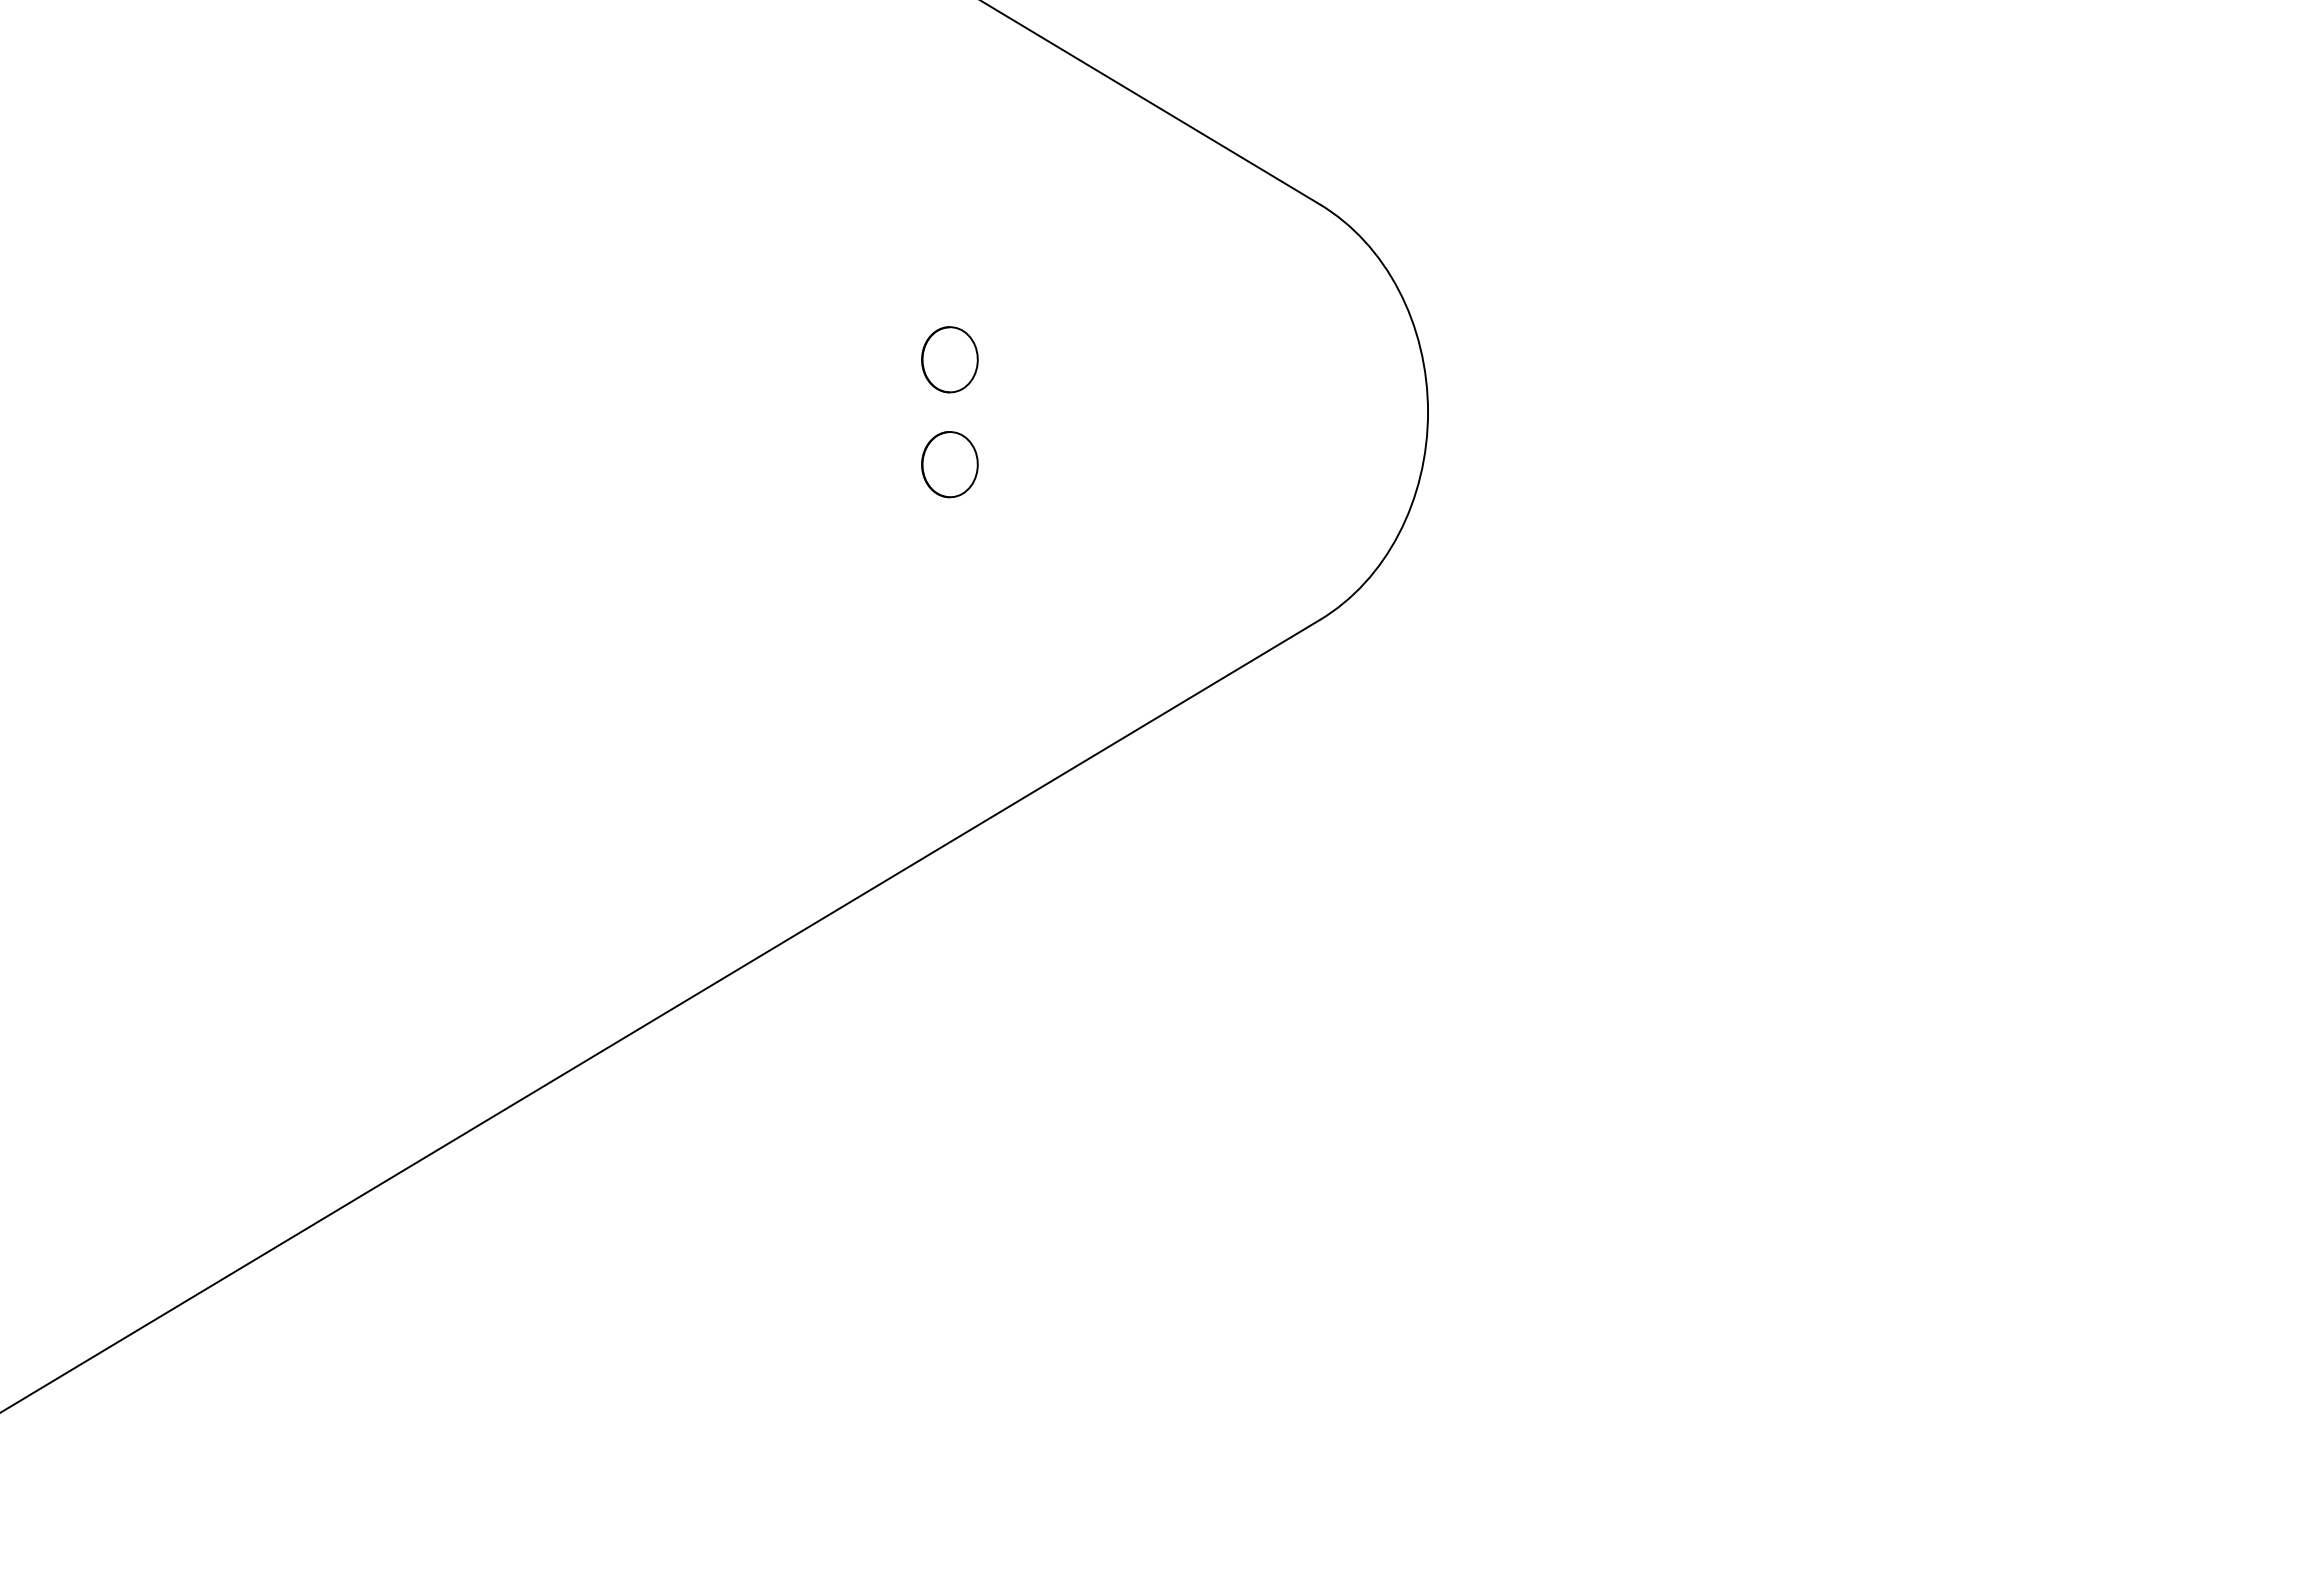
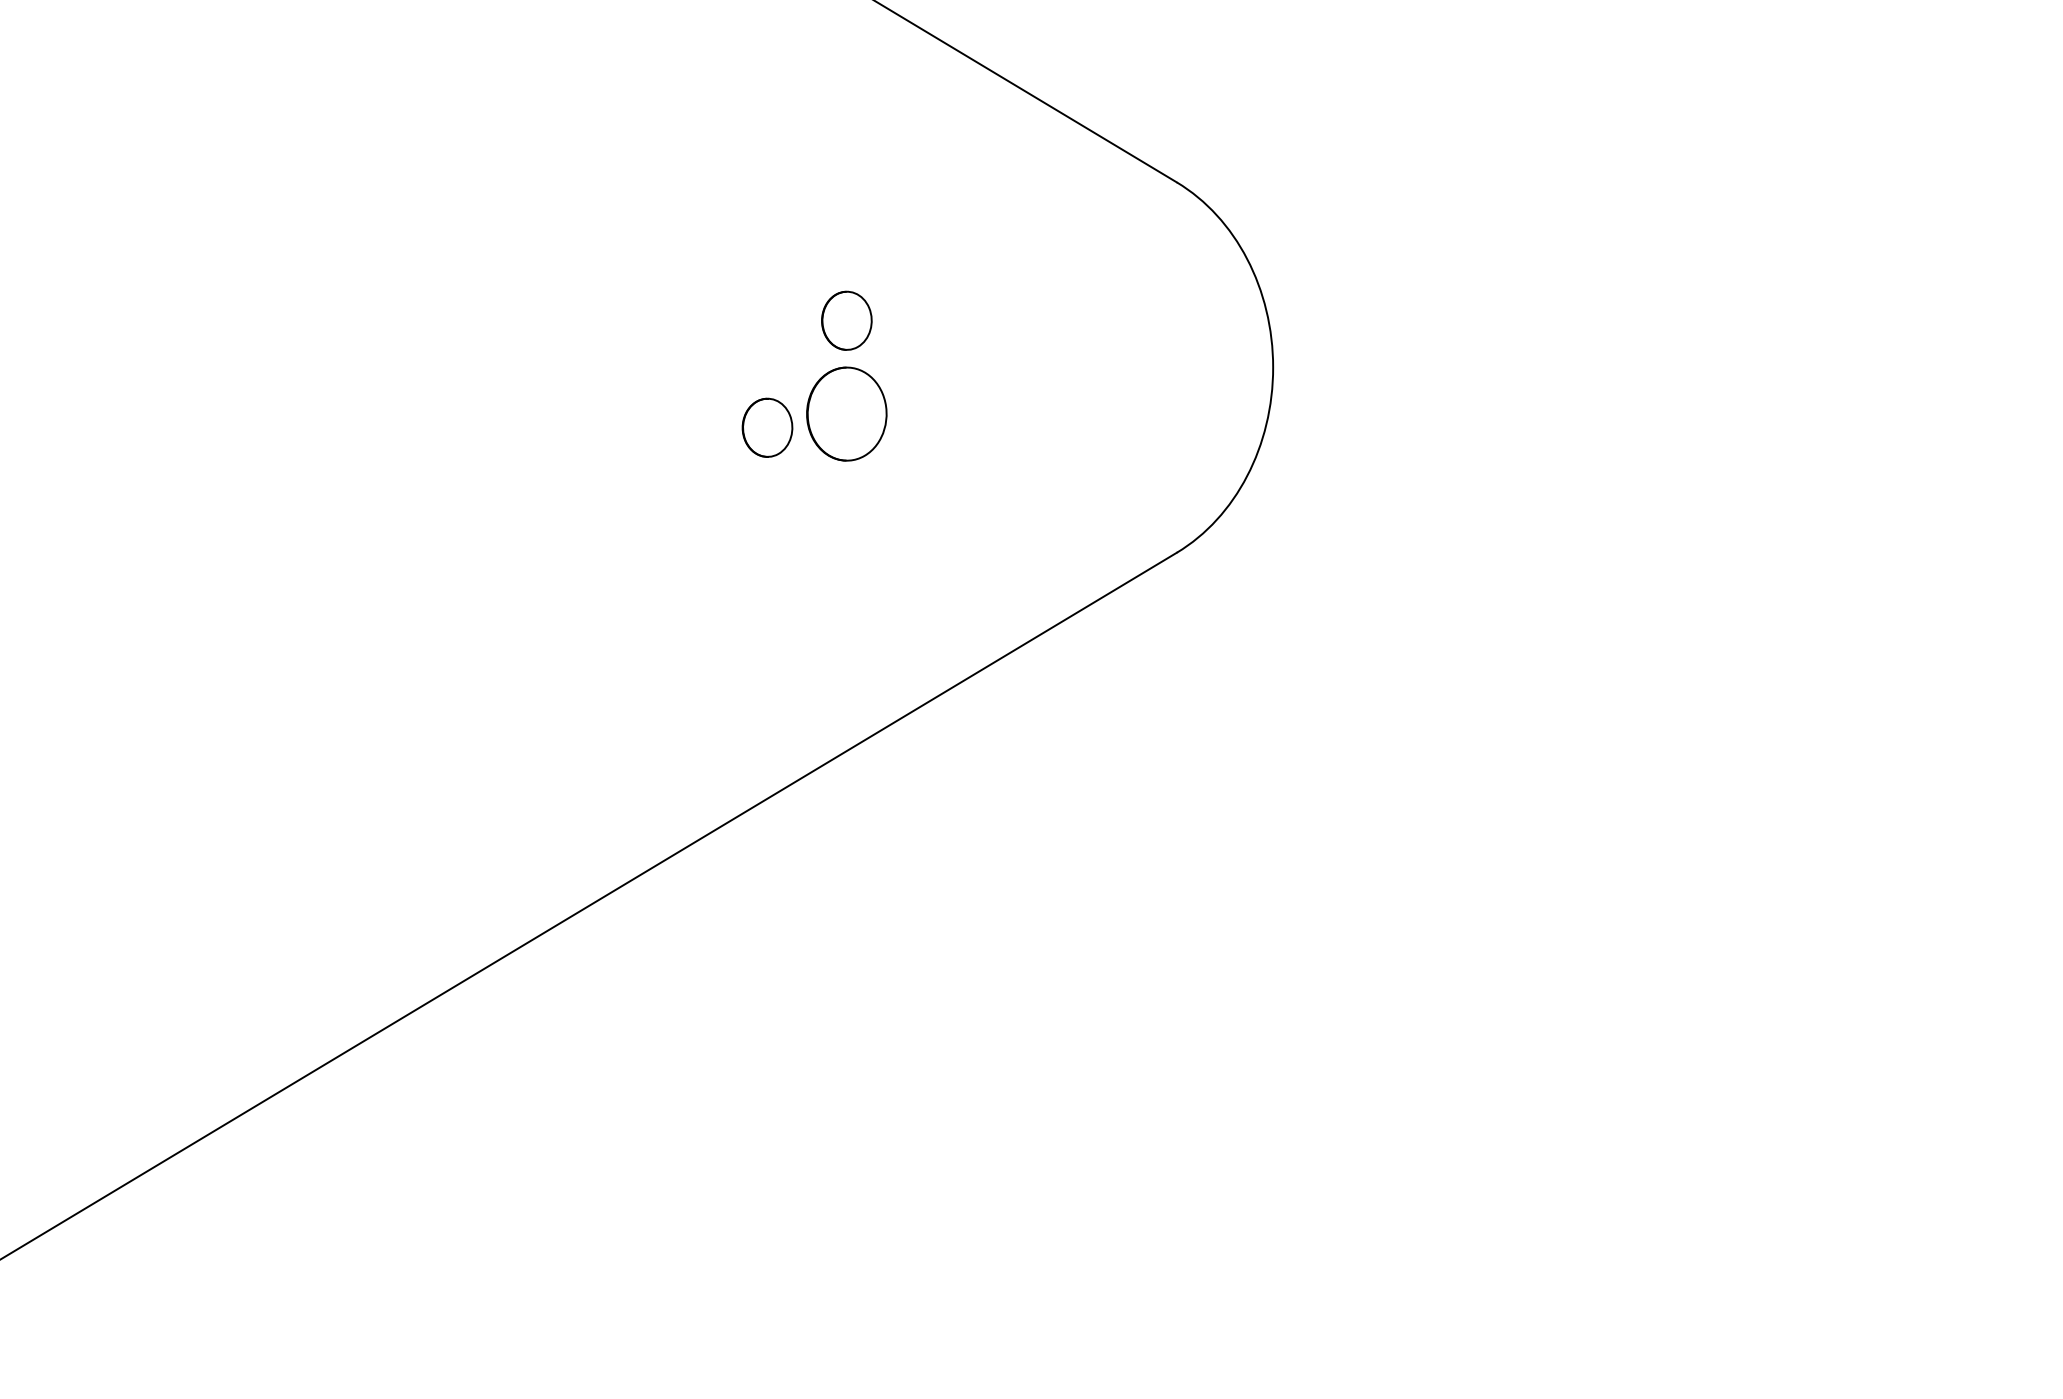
part: (949, 464) -> (846, 414), size x1.6
part: (860, 479) -> (767, 427), added

